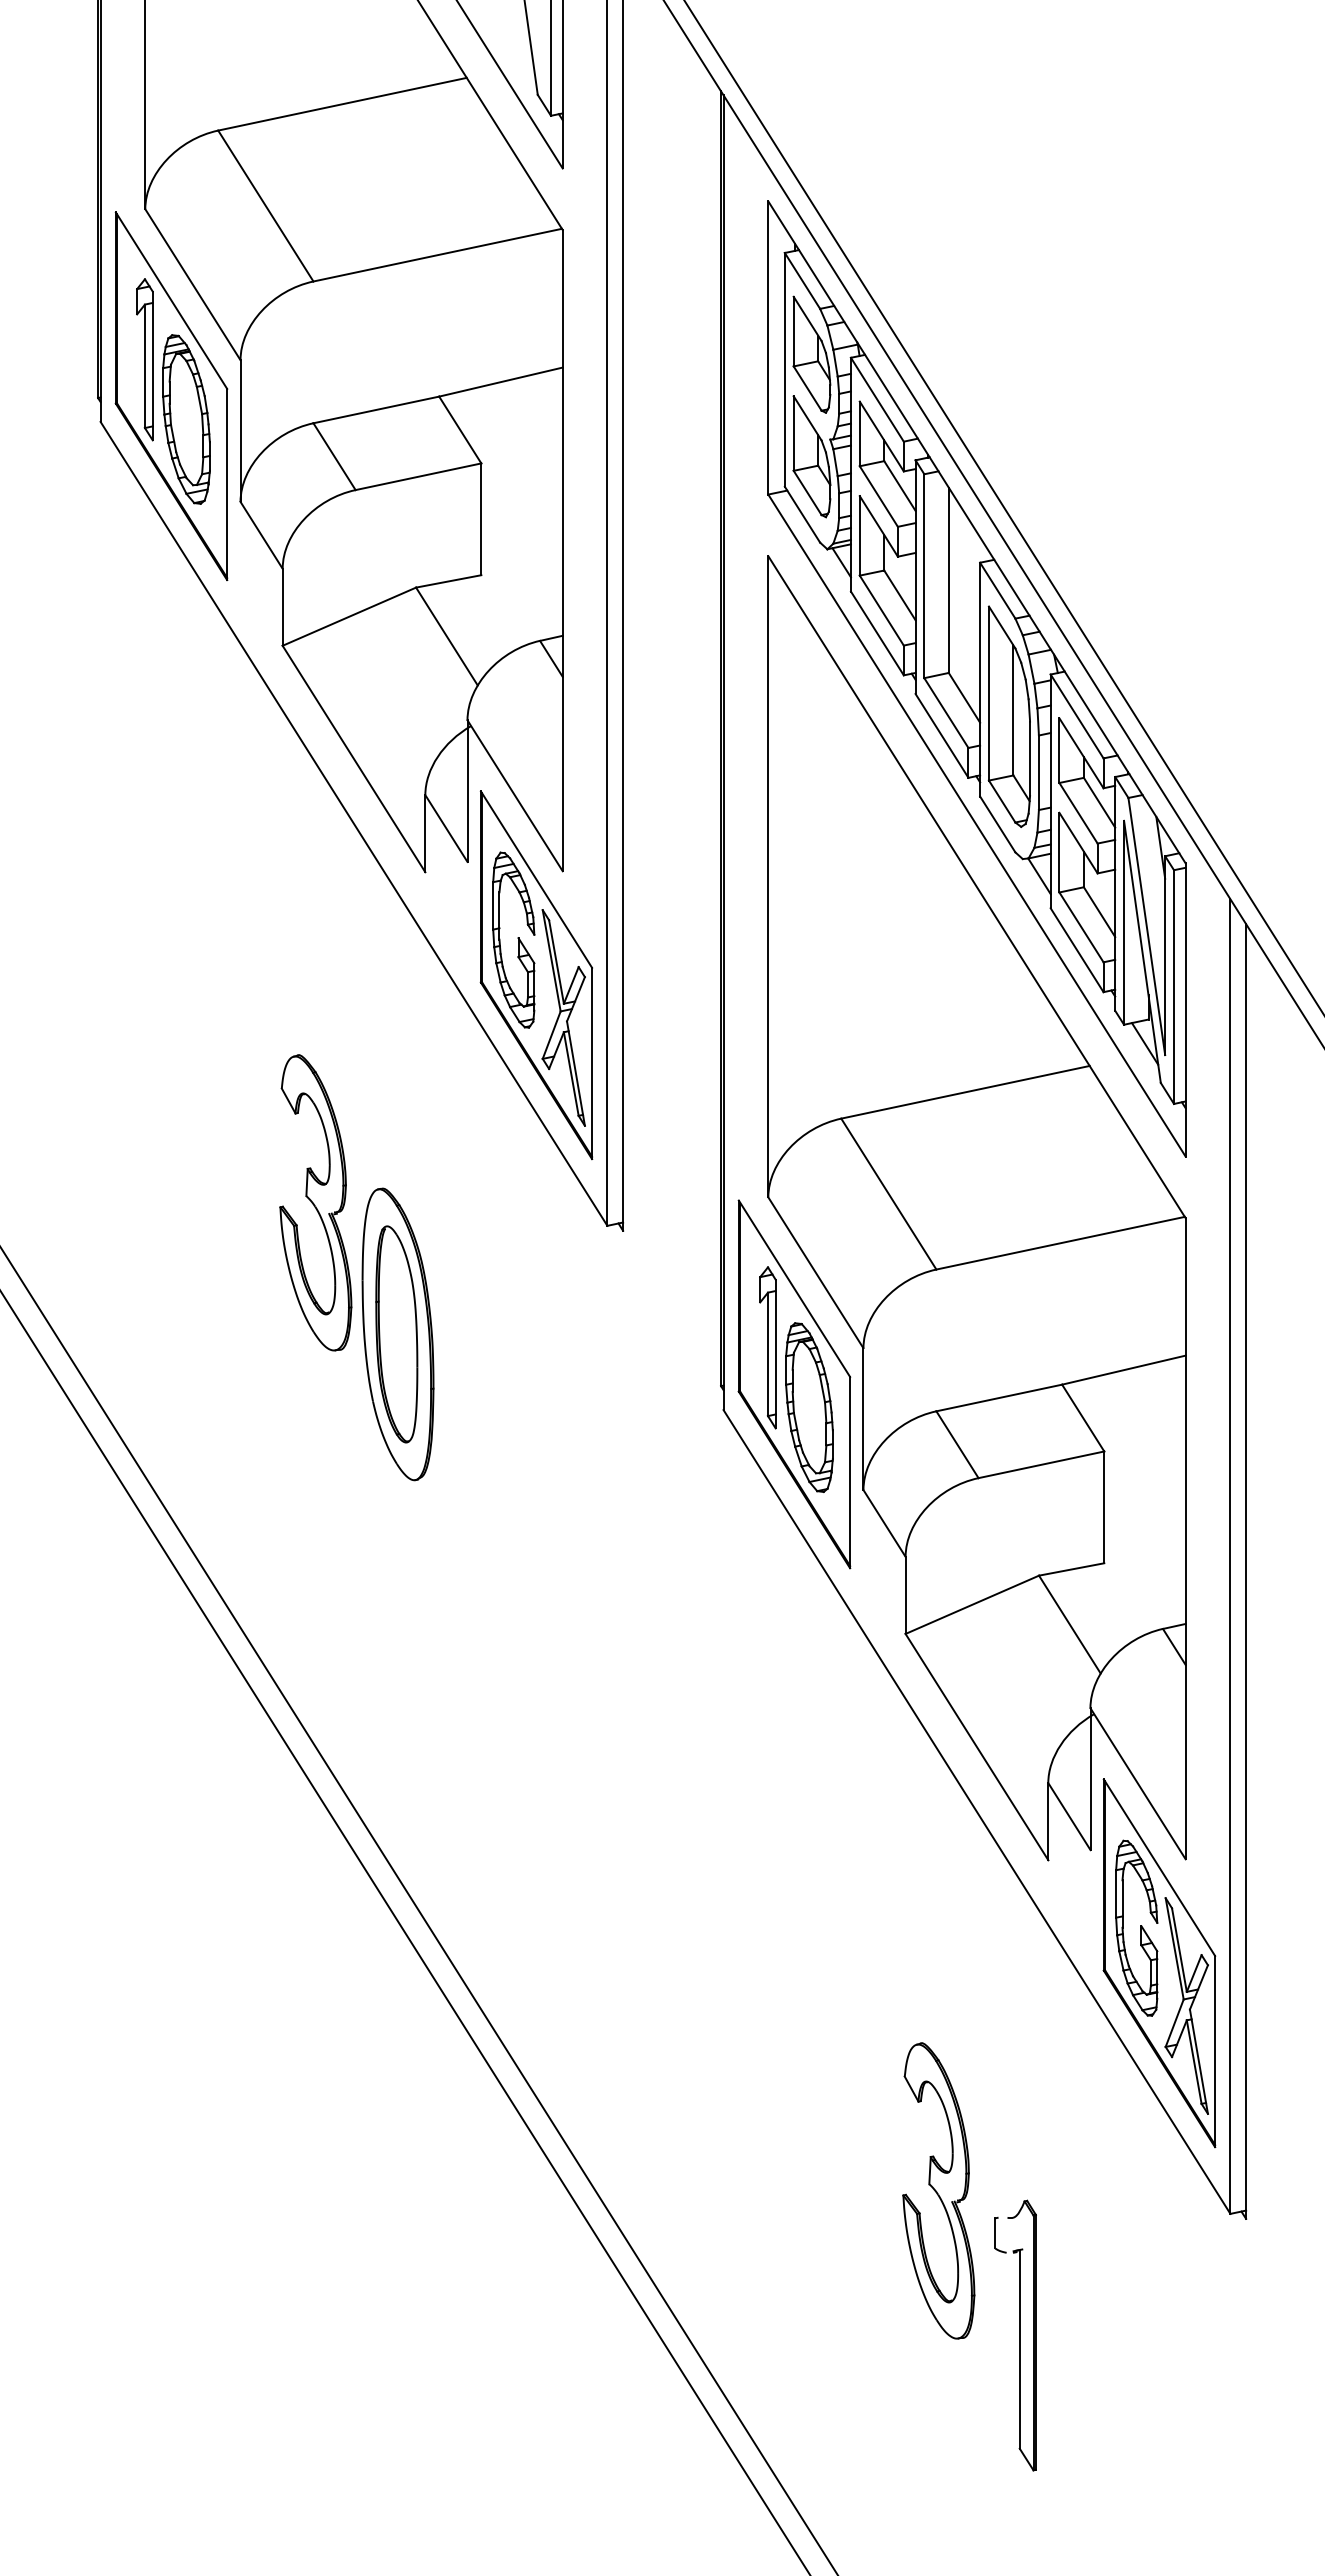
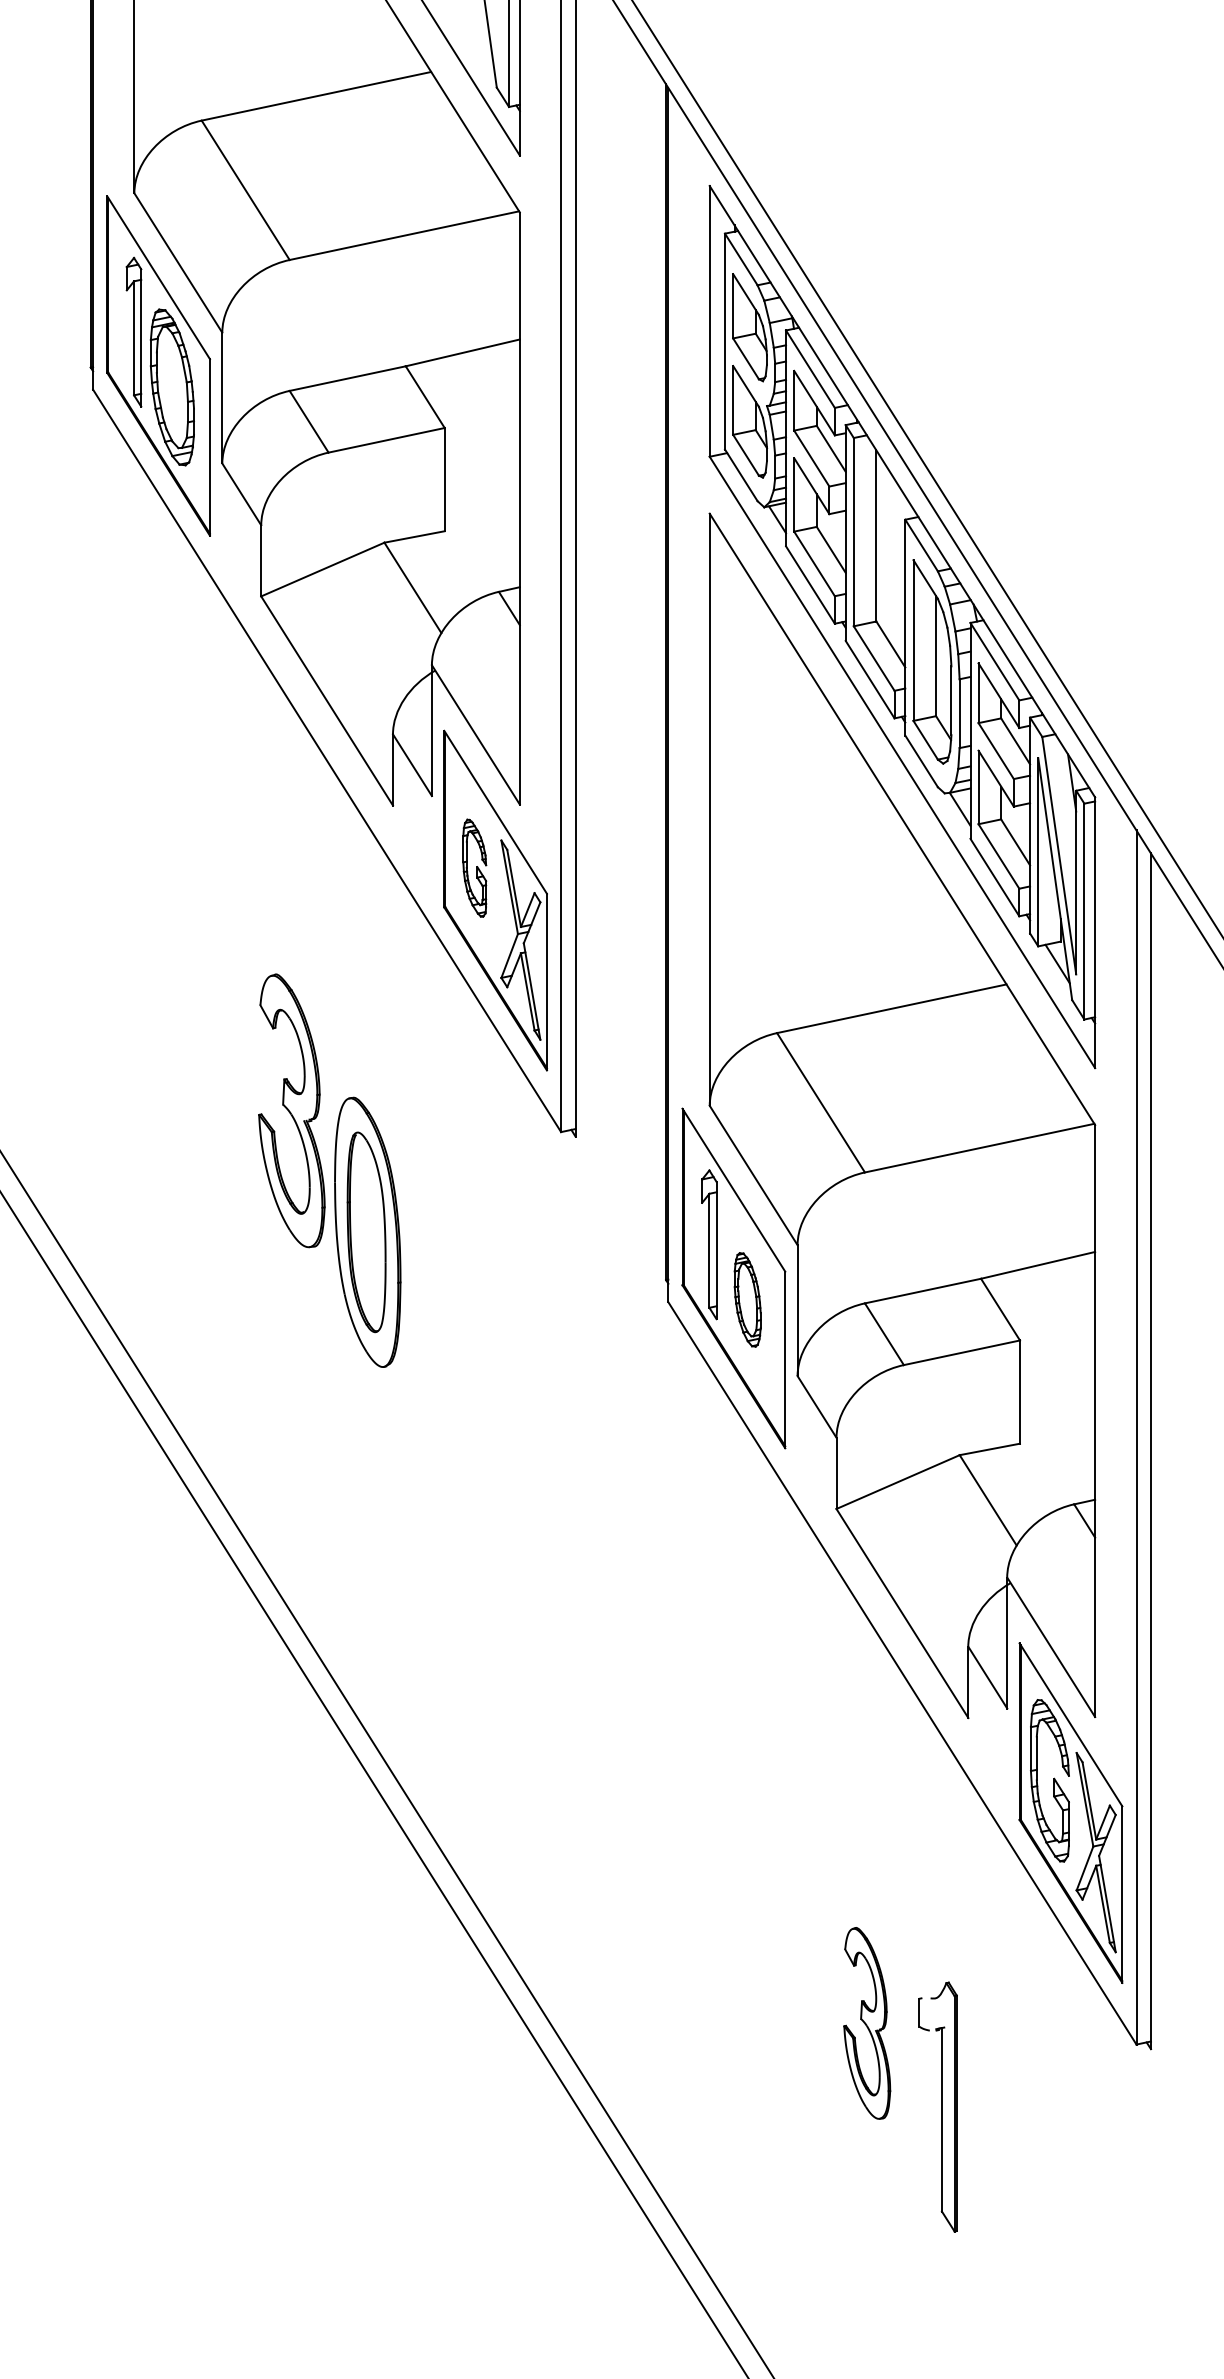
part: (513, 939) -> (474, 867), size x0.6
part: (809, 1407) -> (747, 1299), size x0.6
part: (938, 2190) -> (866, 2022), size x0.7
part: (1015, 2335) -> (937, 2106), moved

